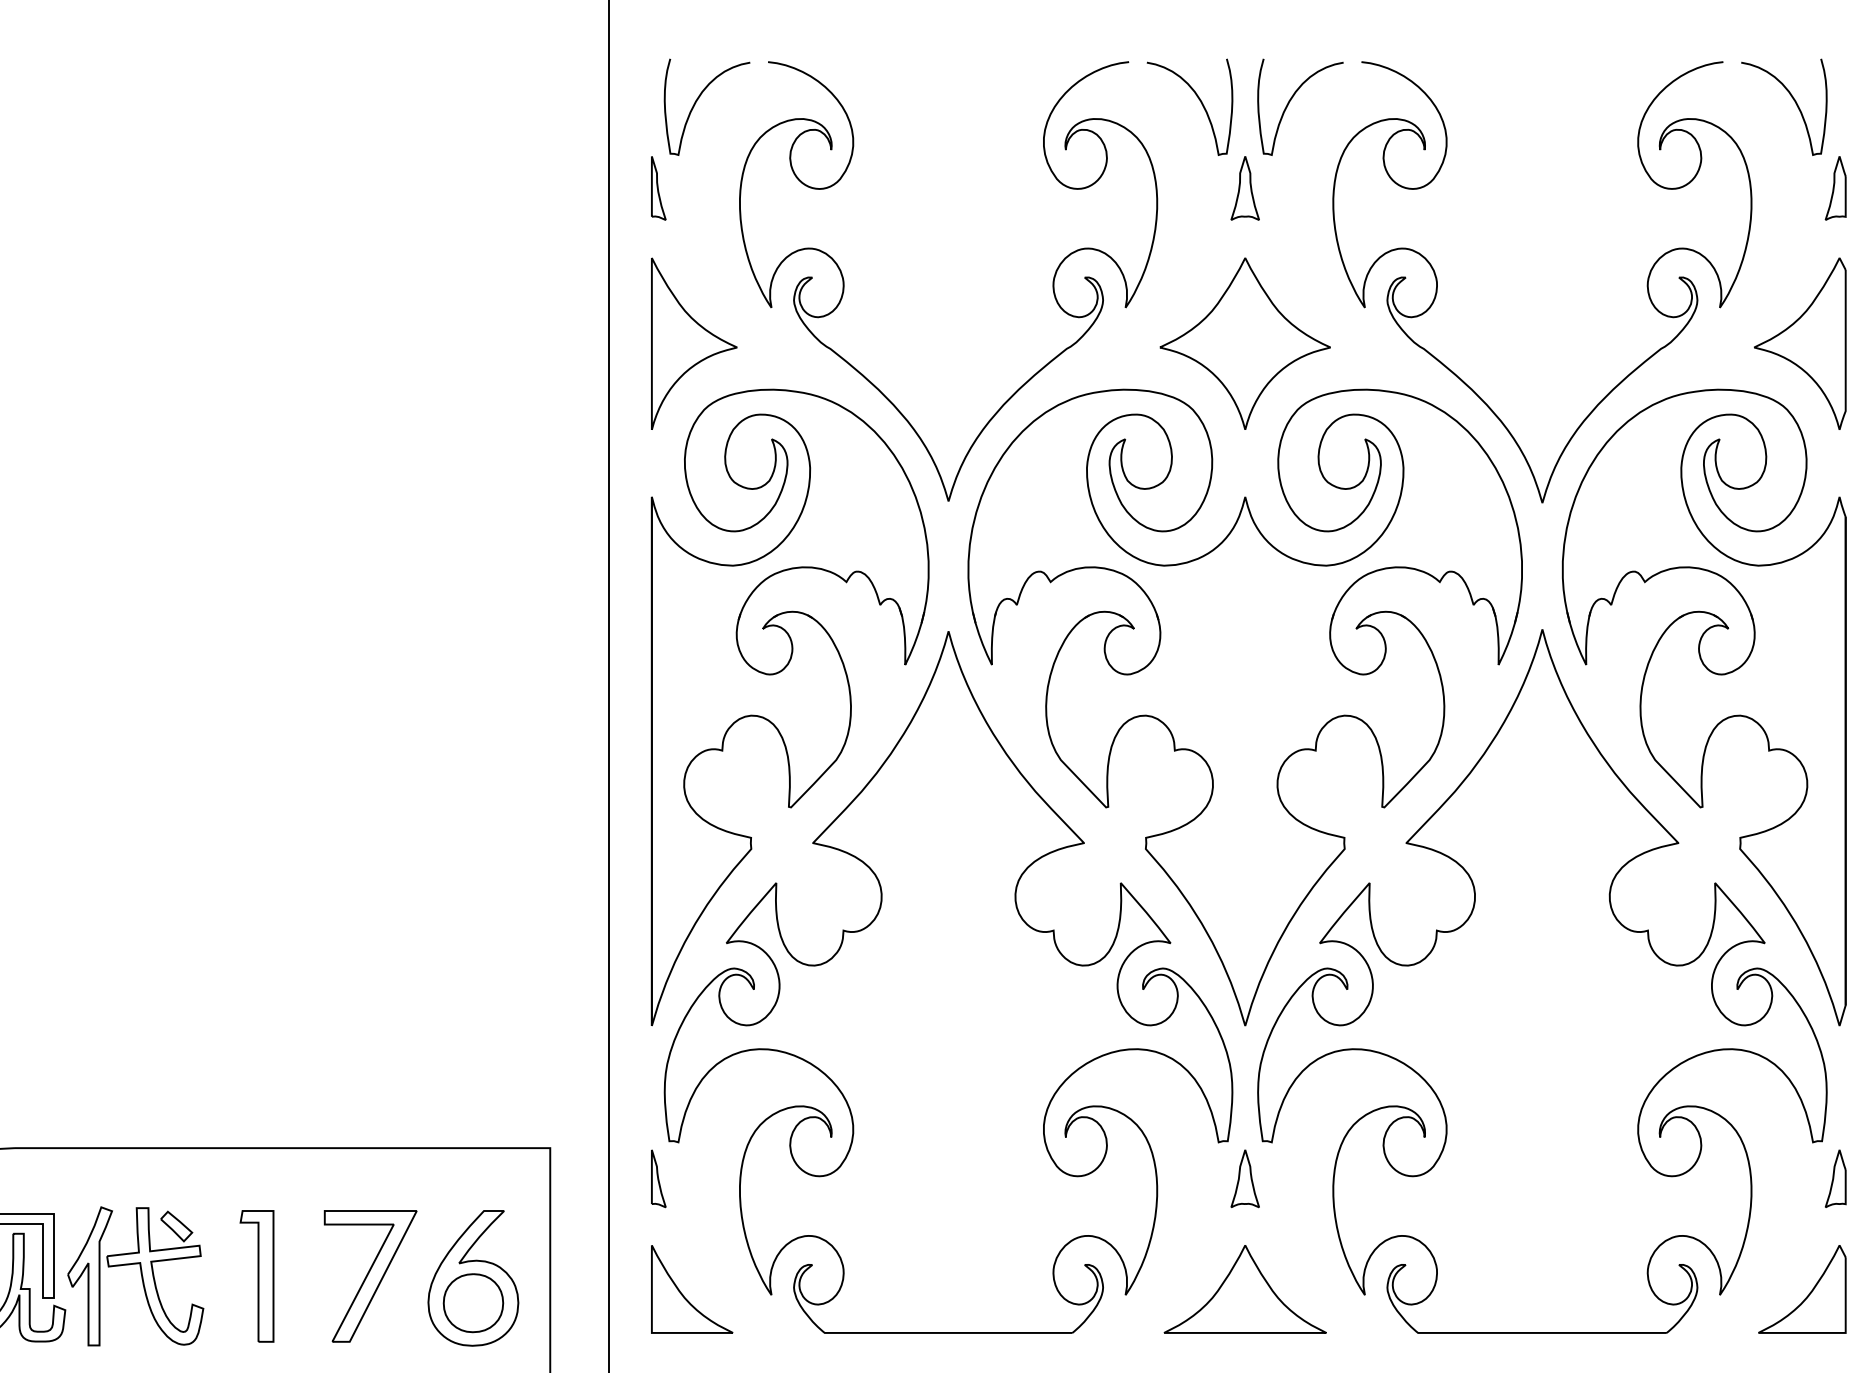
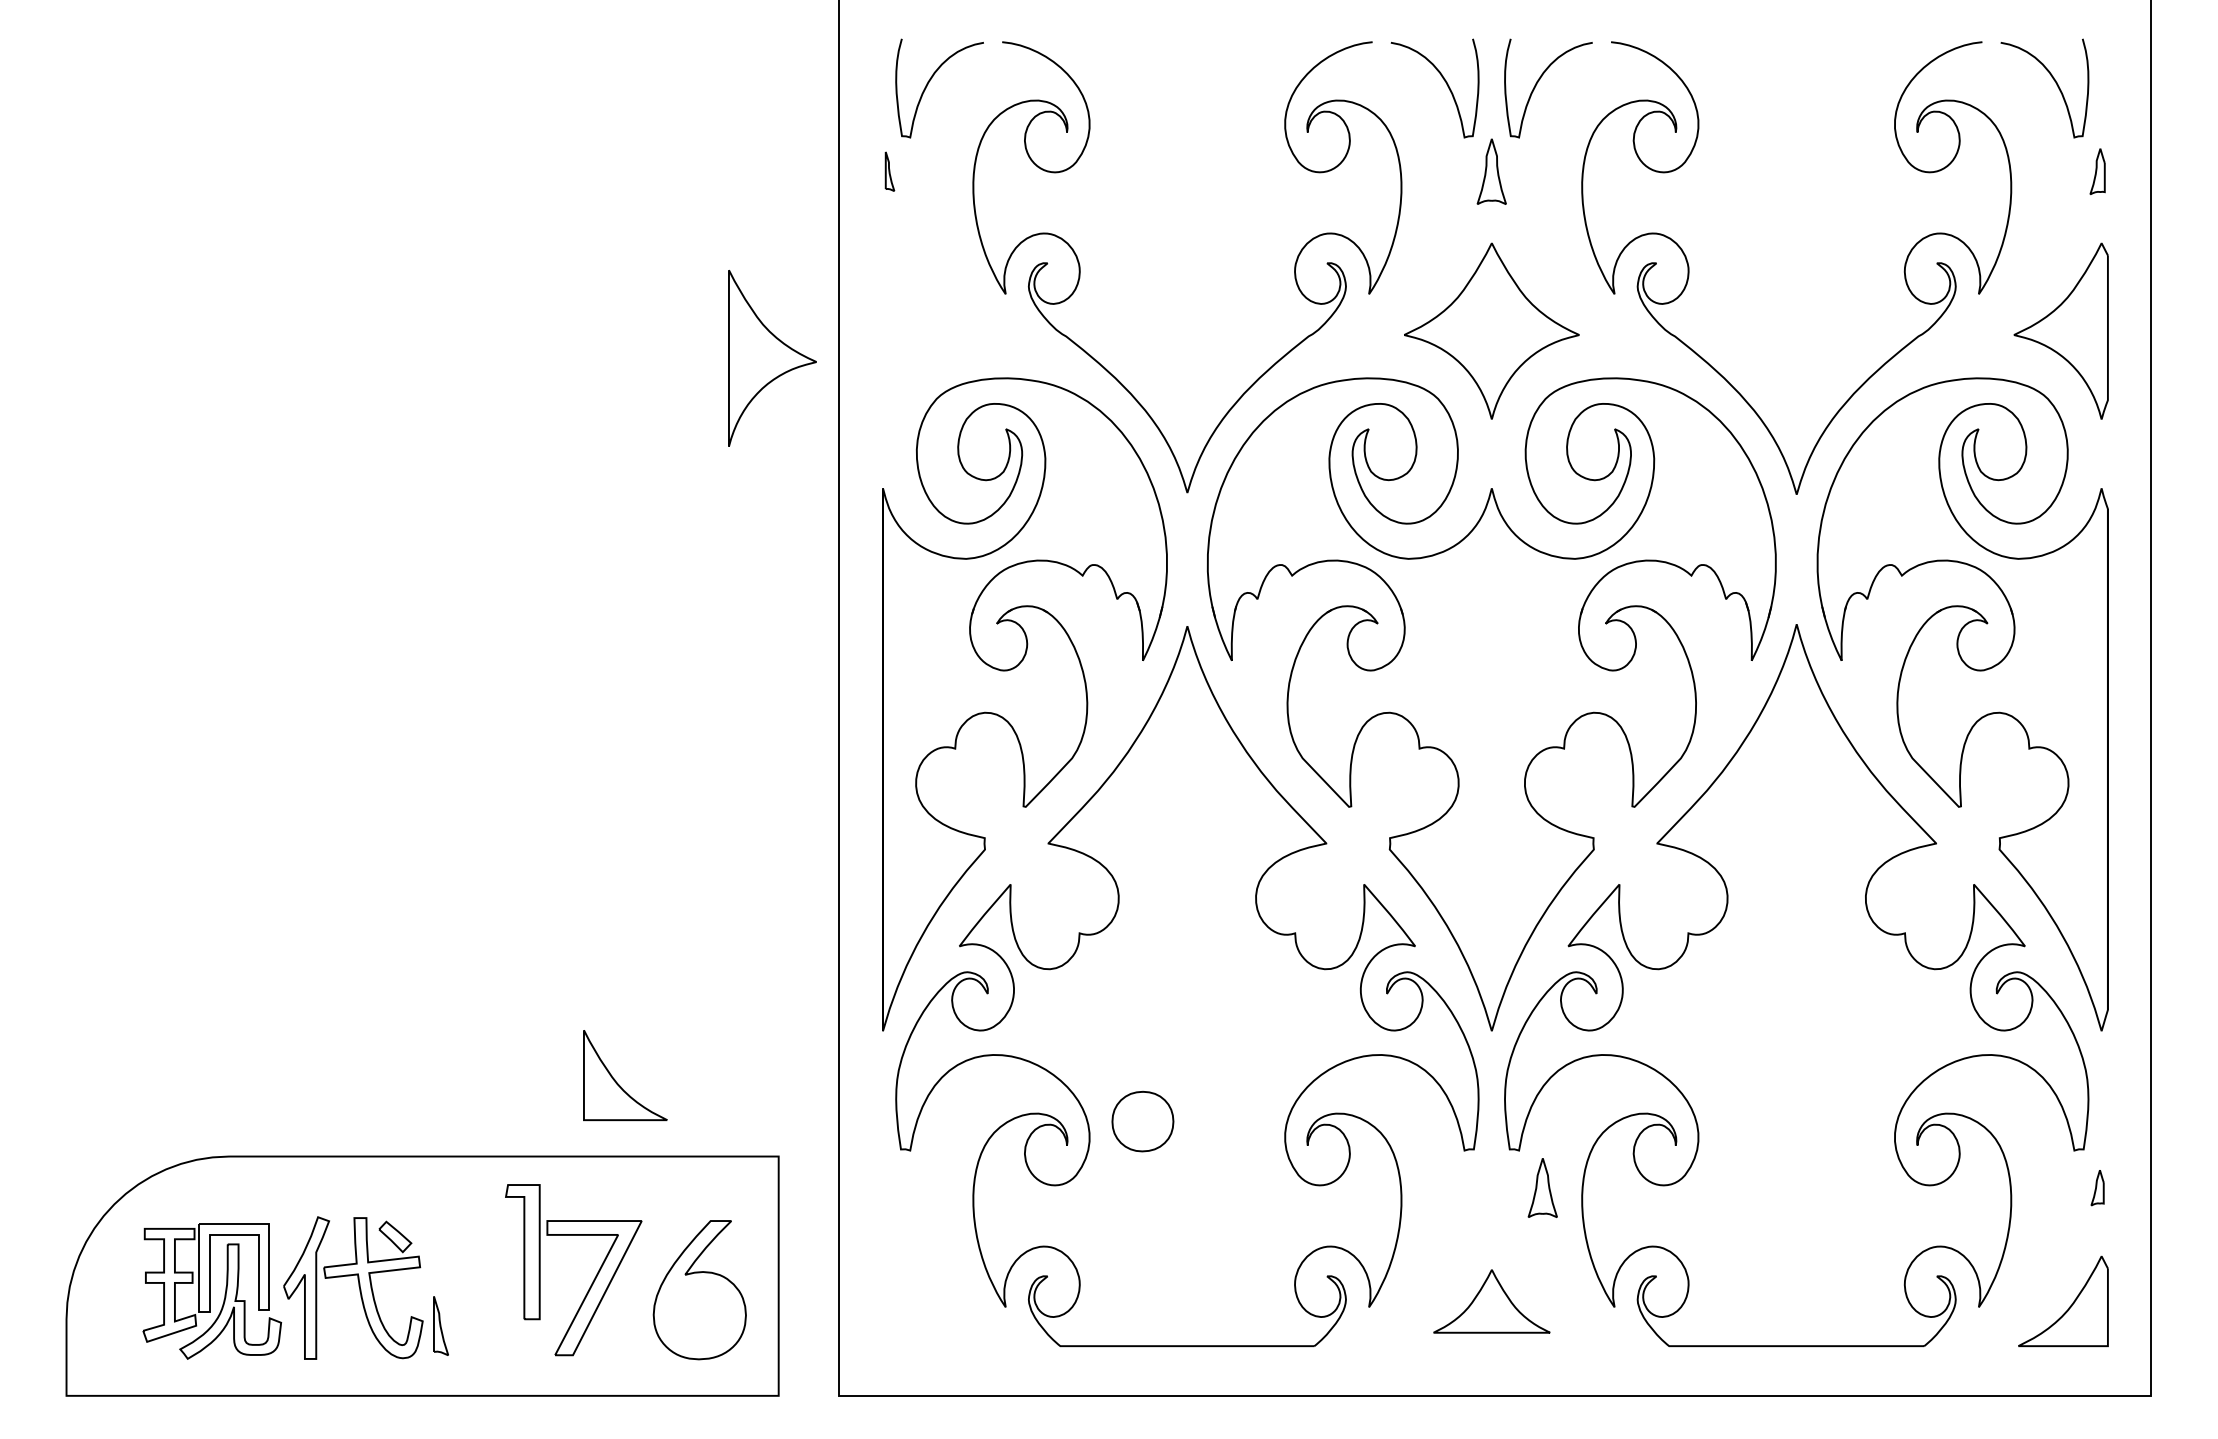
part: (658, 188) -> (889, 171), size x0.6
part: (1835, 188) -> (2097, 171), size x0.7
part: (694, 344) -> (772, 358), moved
part: (658, 1178) -> (440, 1325), moved
part: (1244, 1178) -> (1542, 1187), moved
part: (1835, 1178) -> (2097, 1187), size x0.6
part: (256, 1276) -> (522, 1252), moved
part: (1244, 1289) -> (1491, 1301), size x0.7
part: (684, 1296) -> (617, 1082), moved
part: (473, 1303) -> (1142, 1121), moved

